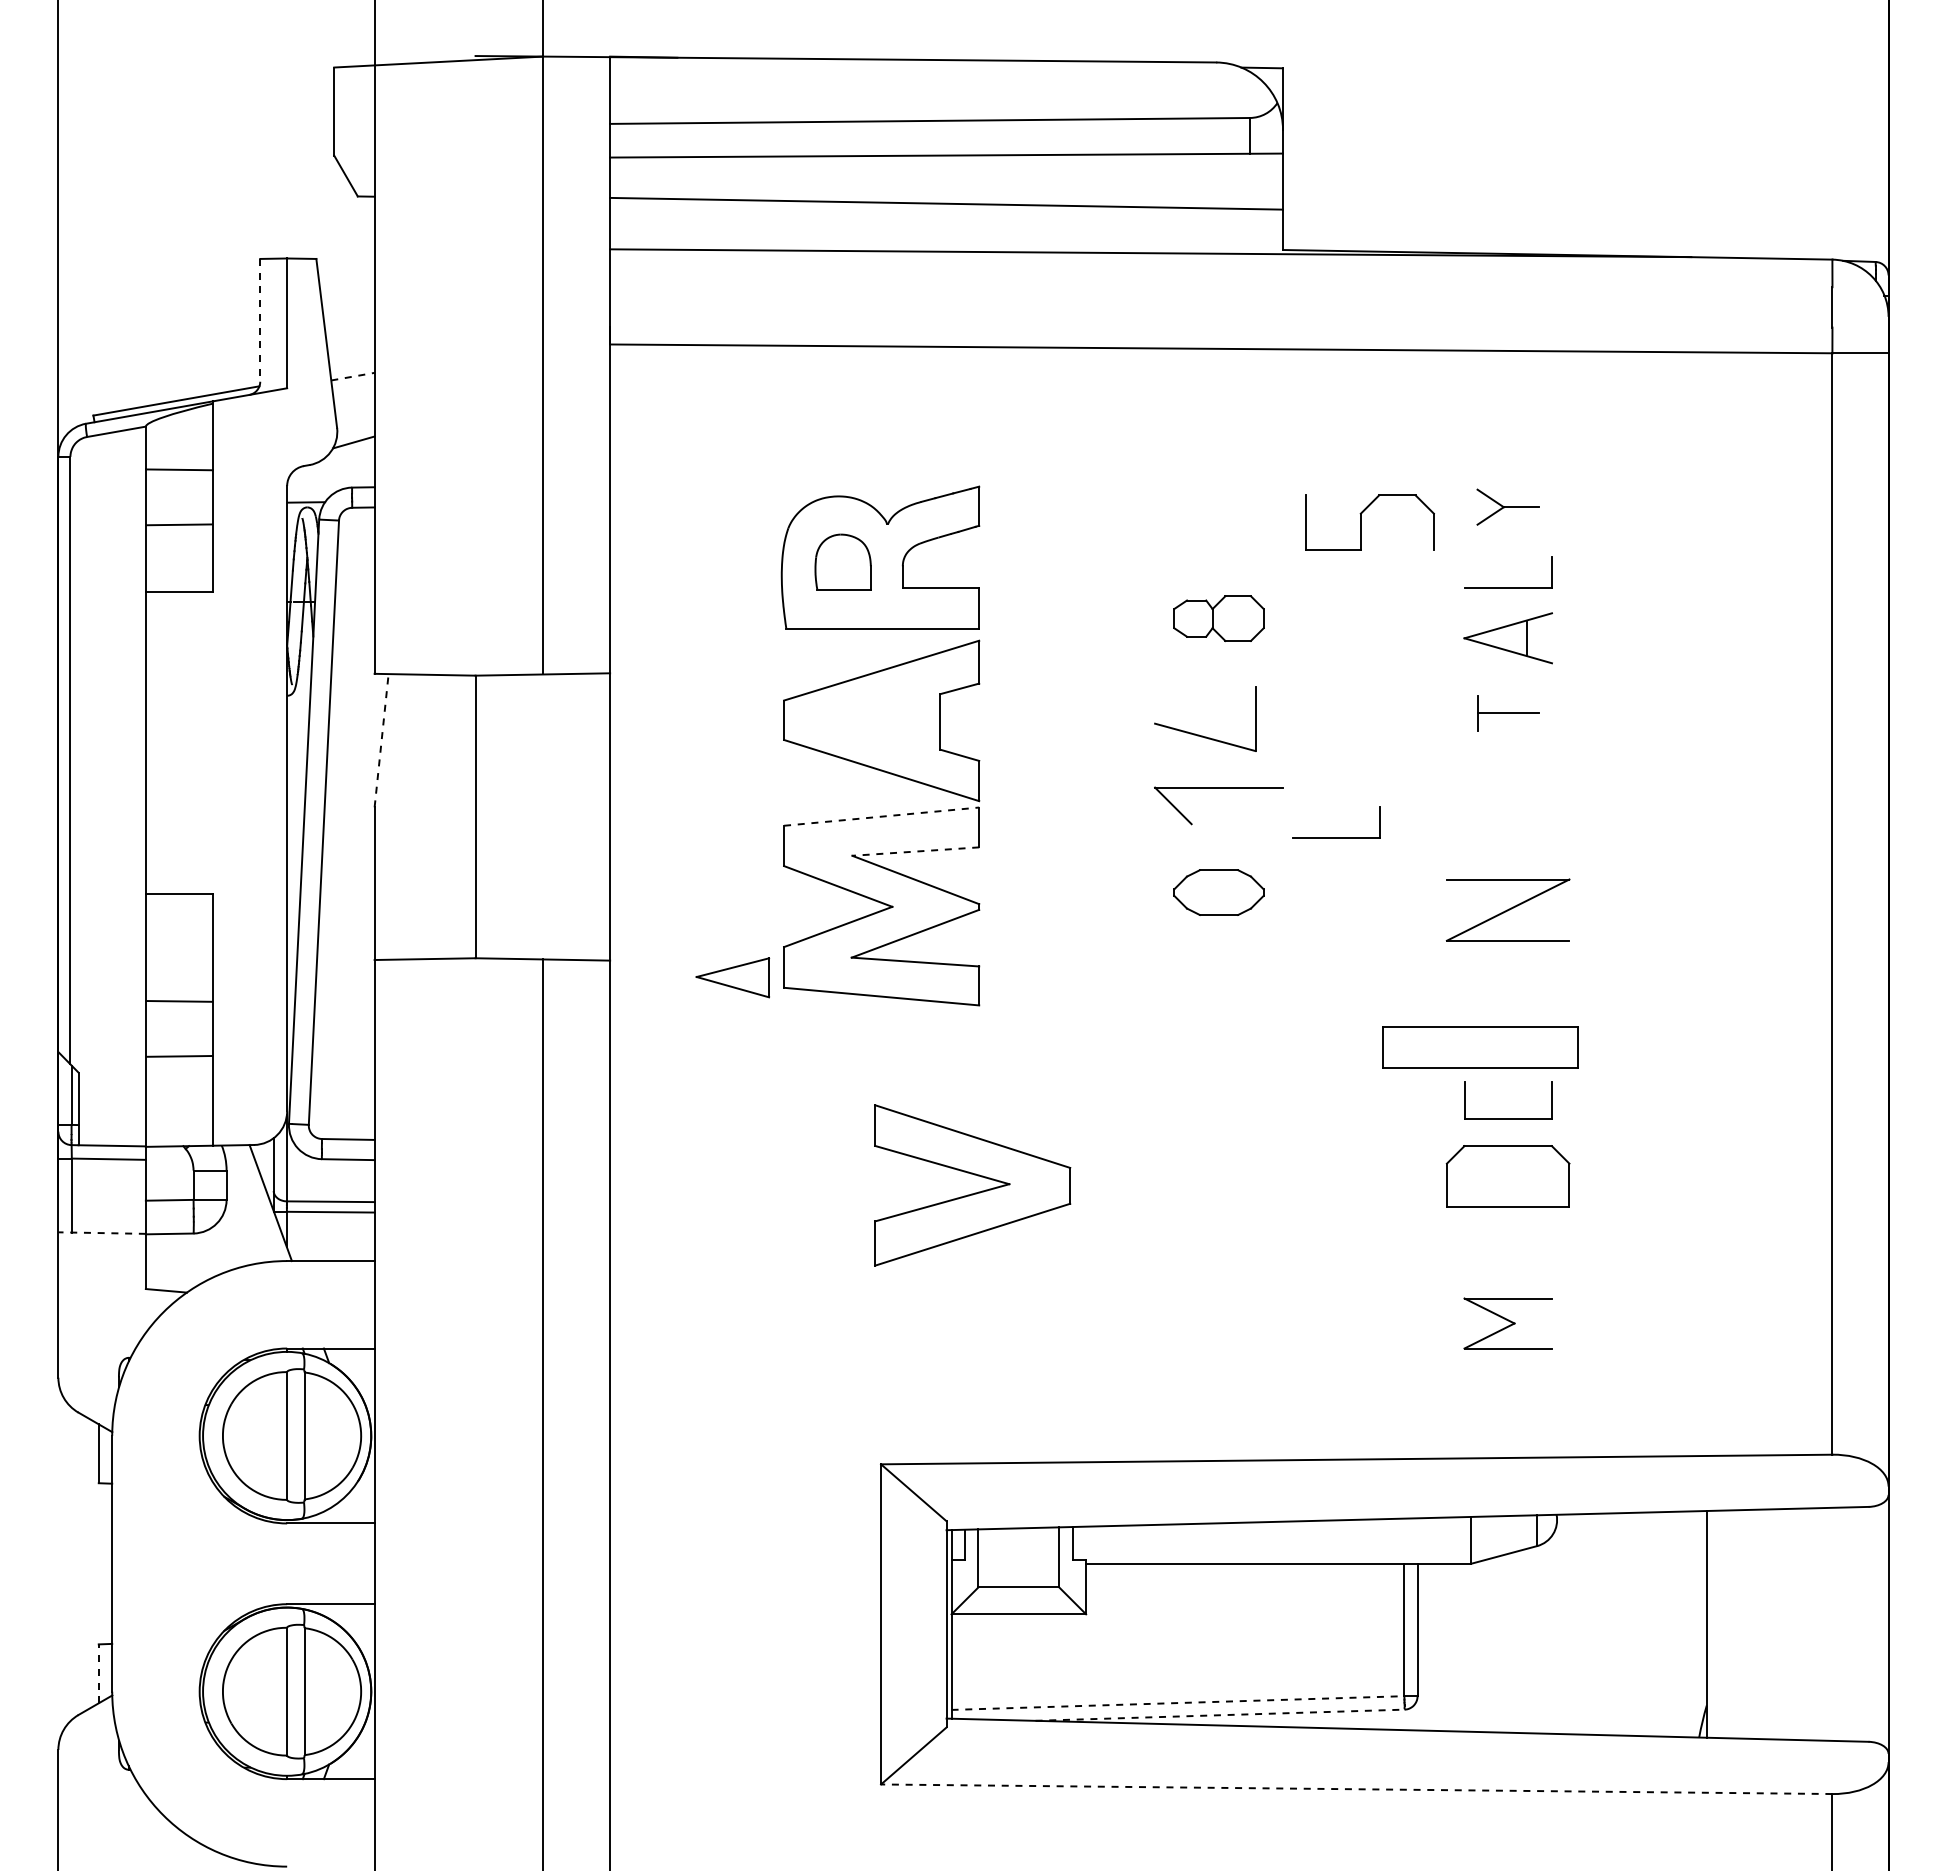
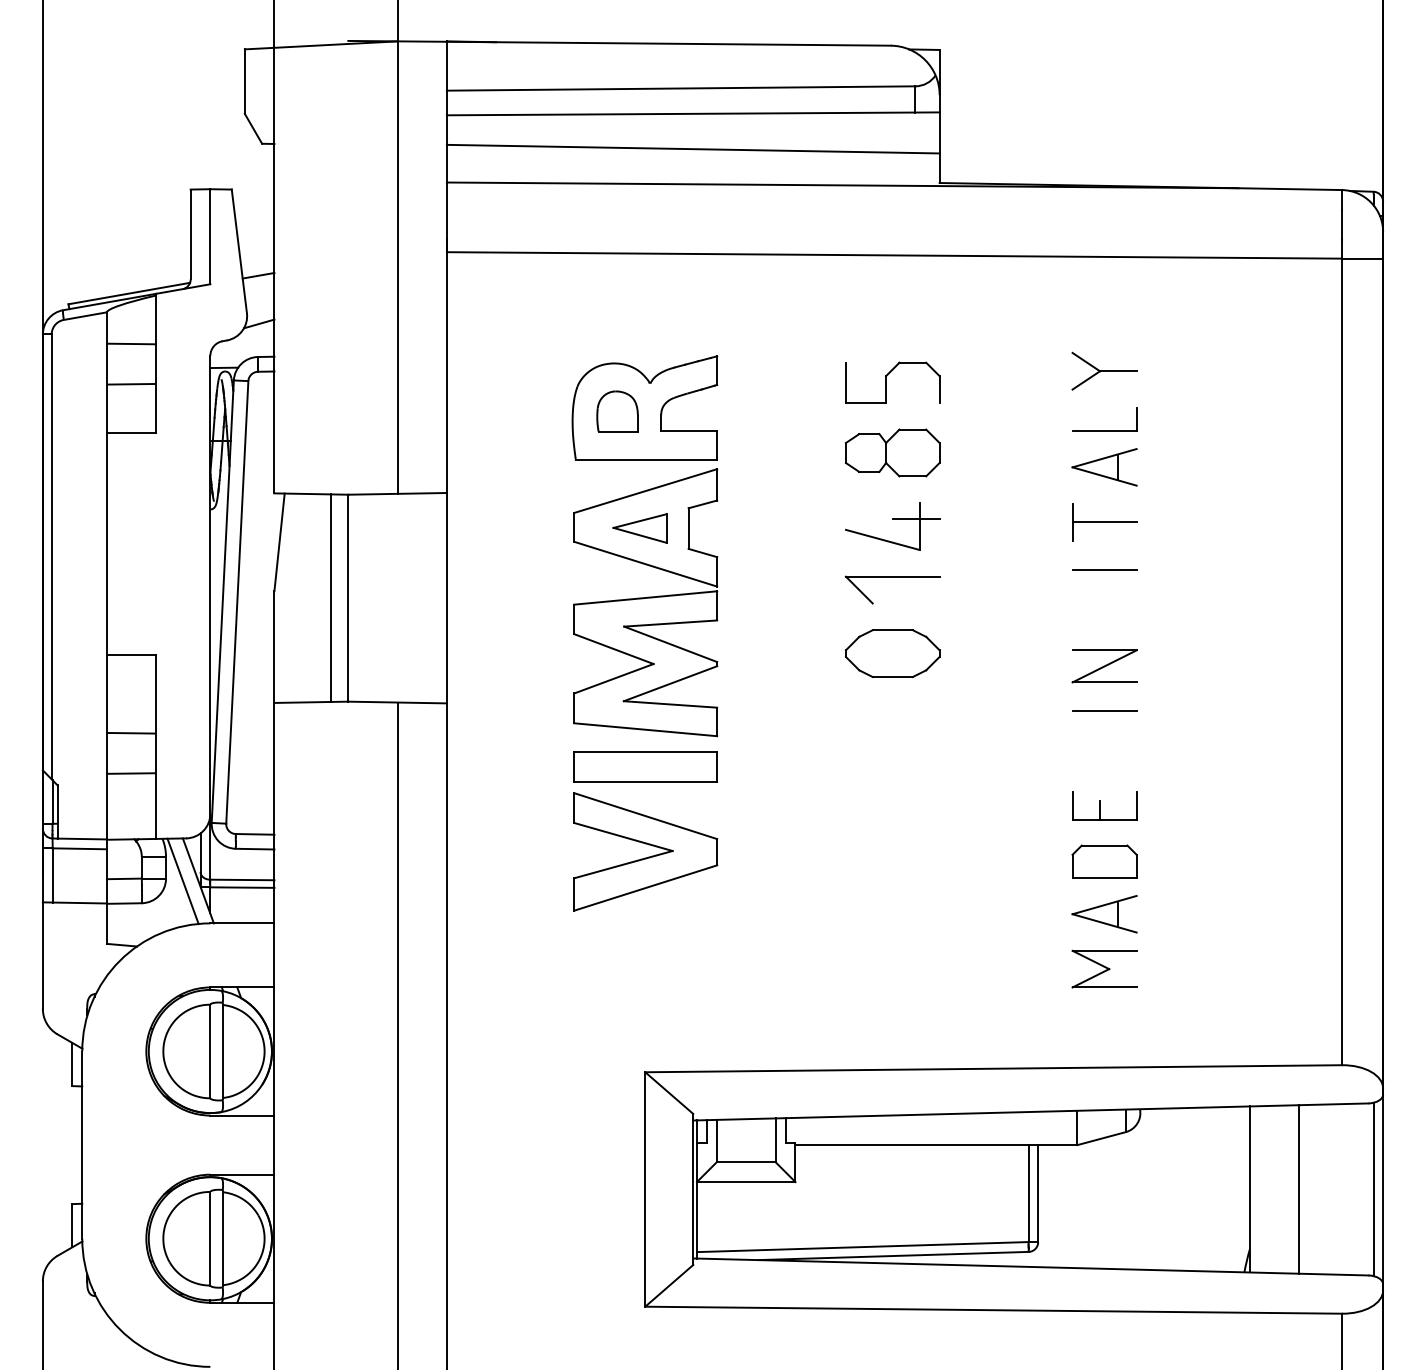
line: (260, 320) -> (190, 234), dashed -> solid
line: (352, 376) -> (258, 275), dashed -> solid
part: (1507, 507) -> (1104, 371), size x1.43
part: (1361, 522) -> (886, 382), moved
part: (1218, 618) -> (892, 452), size x1.43
line: (1250, 708) -> (915, 518), added
part: (1508, 712) -> (1104, 521), size x1.43
line: (381, 740) -> (279, 542), dashed -> solid
line: (1508, 777) -> (1104, 569), added
line: (451, 816) -> (330, 597), added
line: (881, 816) -> (645, 597), dashed -> solid
part: (1336, 837) -> (978, 613), removed
line: (915, 851) -> (670, 623), dashed -> solid
part: (1218, 892) -> (892, 653), size x1.43
part: (1508, 909) -> (1104, 665), size x0.71
line: (1508, 971) -> (1104, 711), added
part: (732, 977) -> (639, 528), moved
part: (1480, 1047) -> (645, 767), moved
line: (1502, 1106) -> (1100, 810), added
part: (1508, 1176) -> (1104, 861), size x0.71
part: (974, 1192) -> (647, 857), moved
line: (249, 1203) -> (182, 881), added
line: (102, 1233) -> (75, 903), dashed -> solid
part: (1507, 1248) -> (1104, 914), added
line: (1774, 1624) -> (1299, 1189), added
line: (1875, 1624) -> (1373, 1189), added
line: (98, 1673) -> (72, 1225), dashed -> solid
line: (1177, 1703) -> (862, 1247), dashed -> solid
line: (1220, 1715) -> (893, 1256), dashed -> solid
line: (1356, 1789) -> (993, 1310), dashed -> solid

